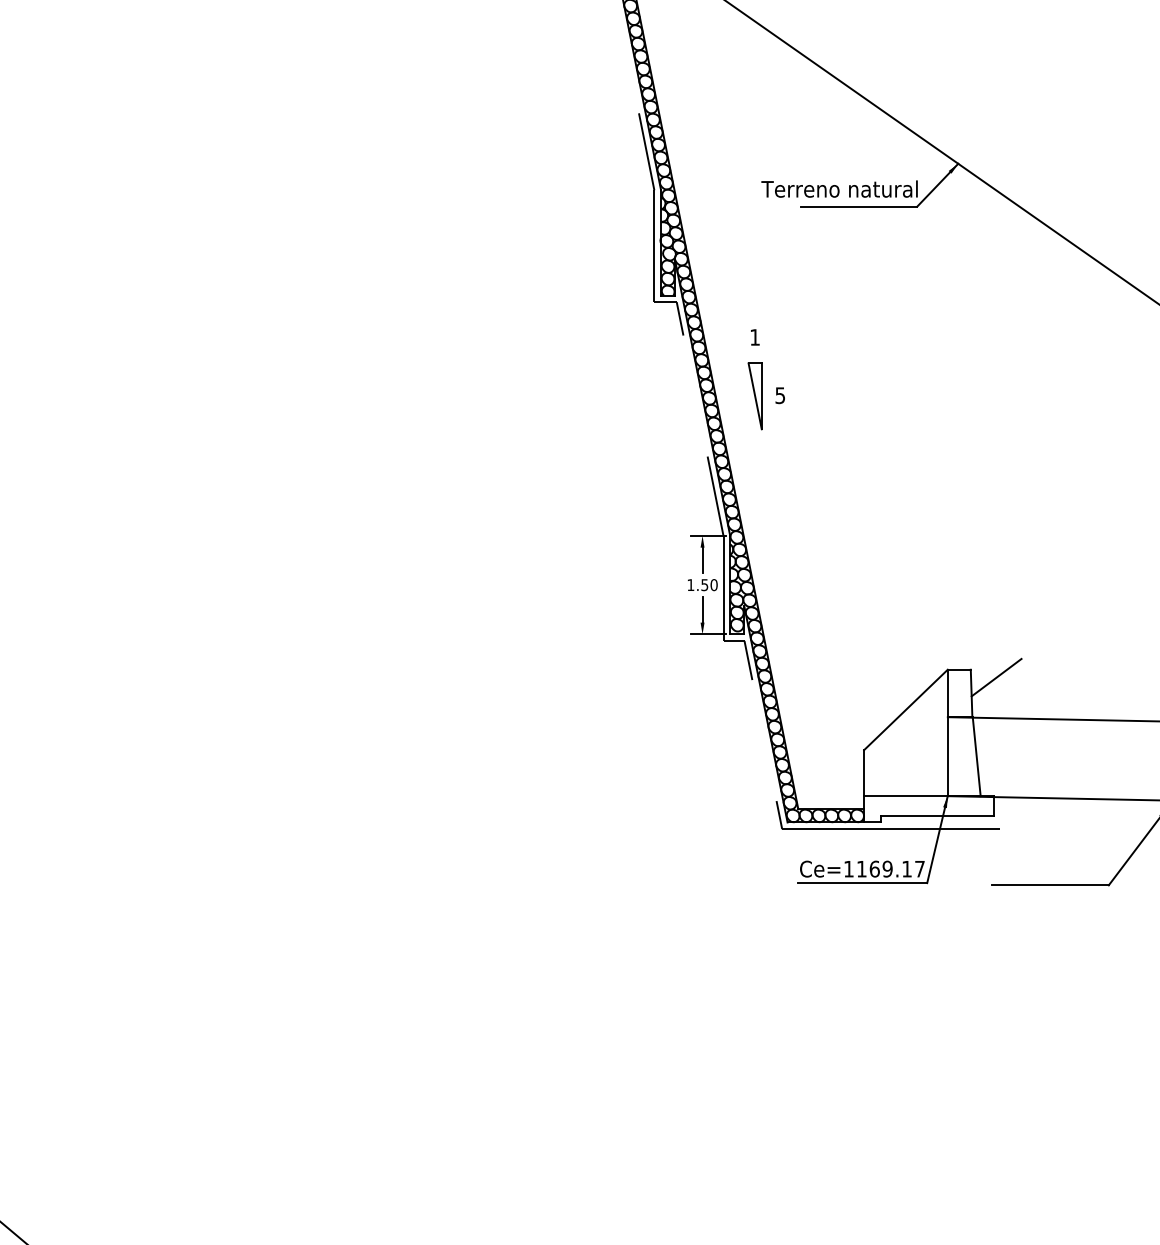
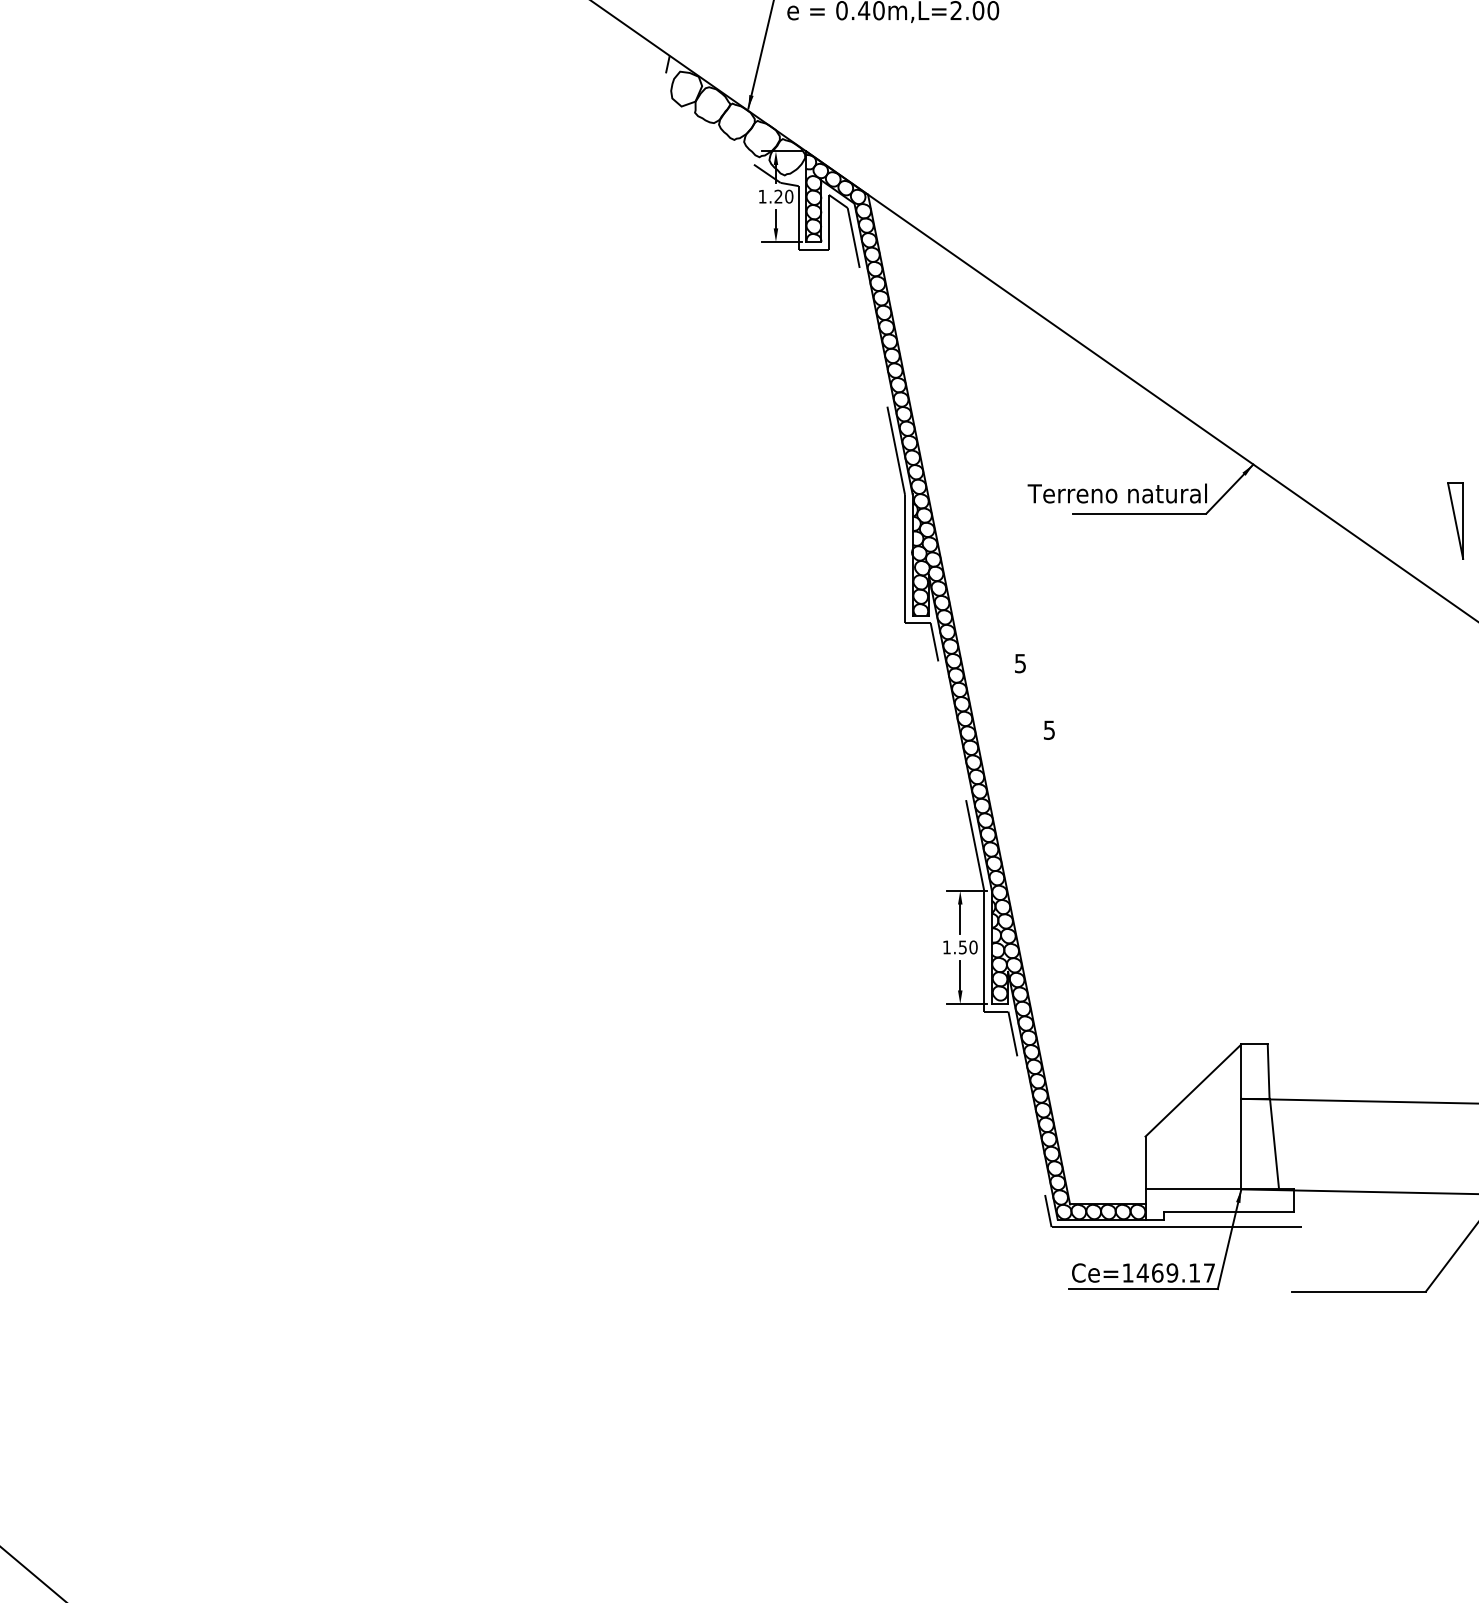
text: (755, 337) -> (1020, 663), 1 -> 5
part: (755, 395) -> (1455, 520), moved
line: (995, 677) -> (1296, 1053), removed
text: (861, 868) -> (1142, 1272), Ce=1169.17 -> Ce=1469.17

